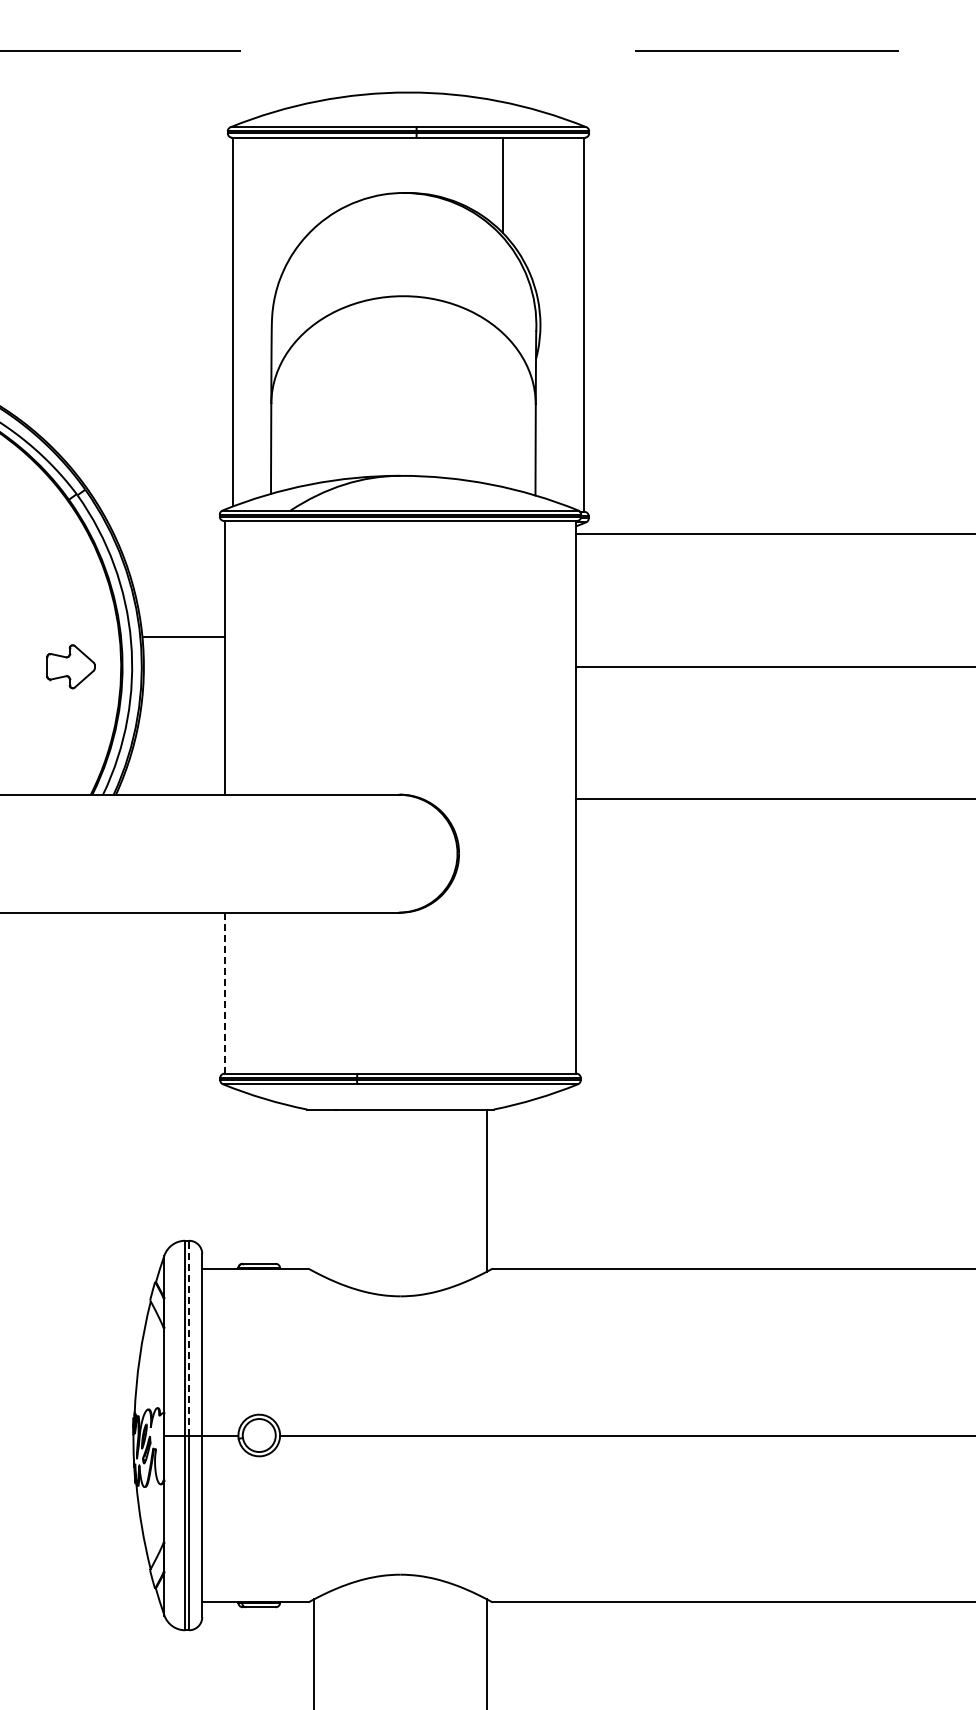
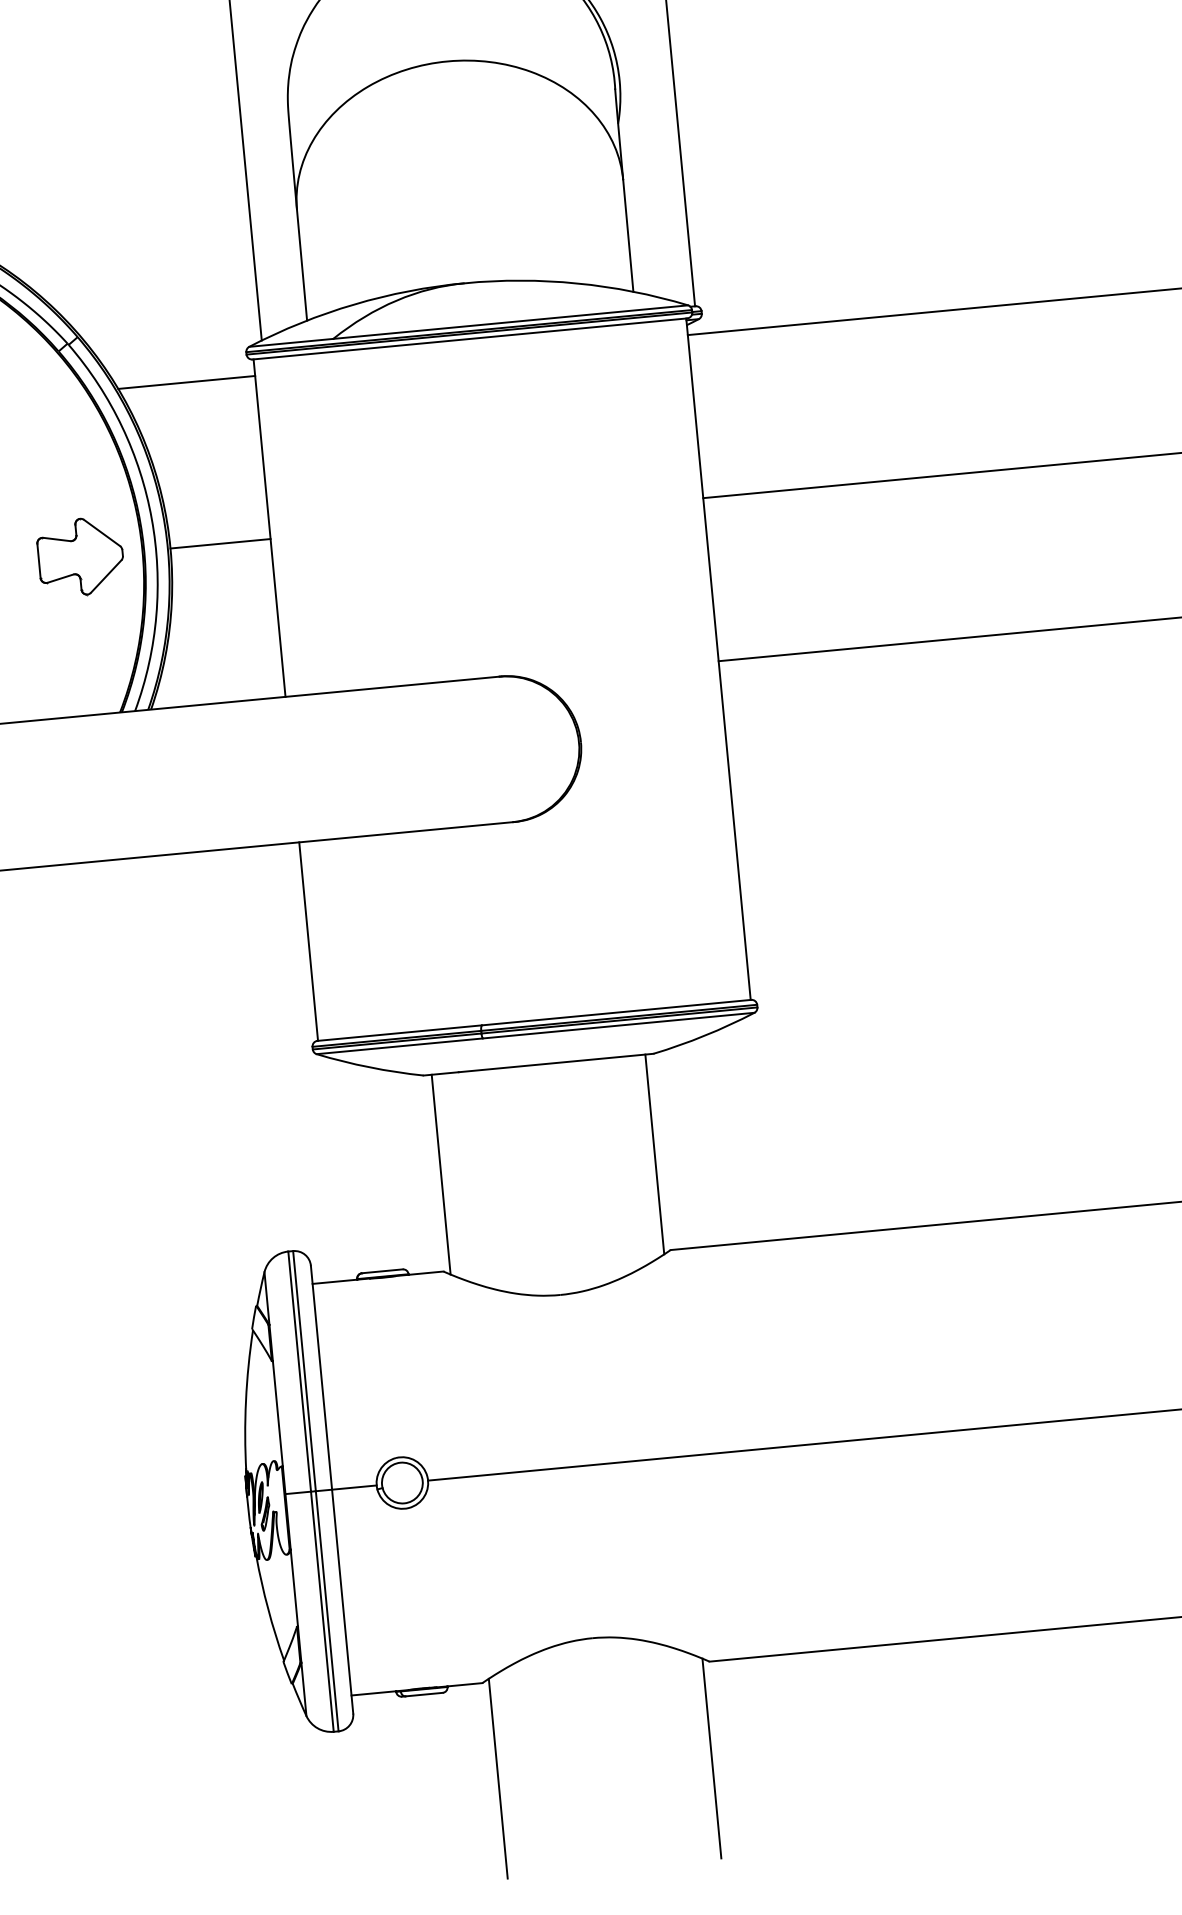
line: (169, 534) -> (186, 382), added
line: (184, 636) -> (220, 543), moved
part: (70, 666) -> (80, 556), size x1.43
line: (225, 992) -> (309, 940), dashed -> solid
line: (313, 1190) -> (440, 1174), added
line: (189, 1337) -> (304, 1370), dashed -> solid

